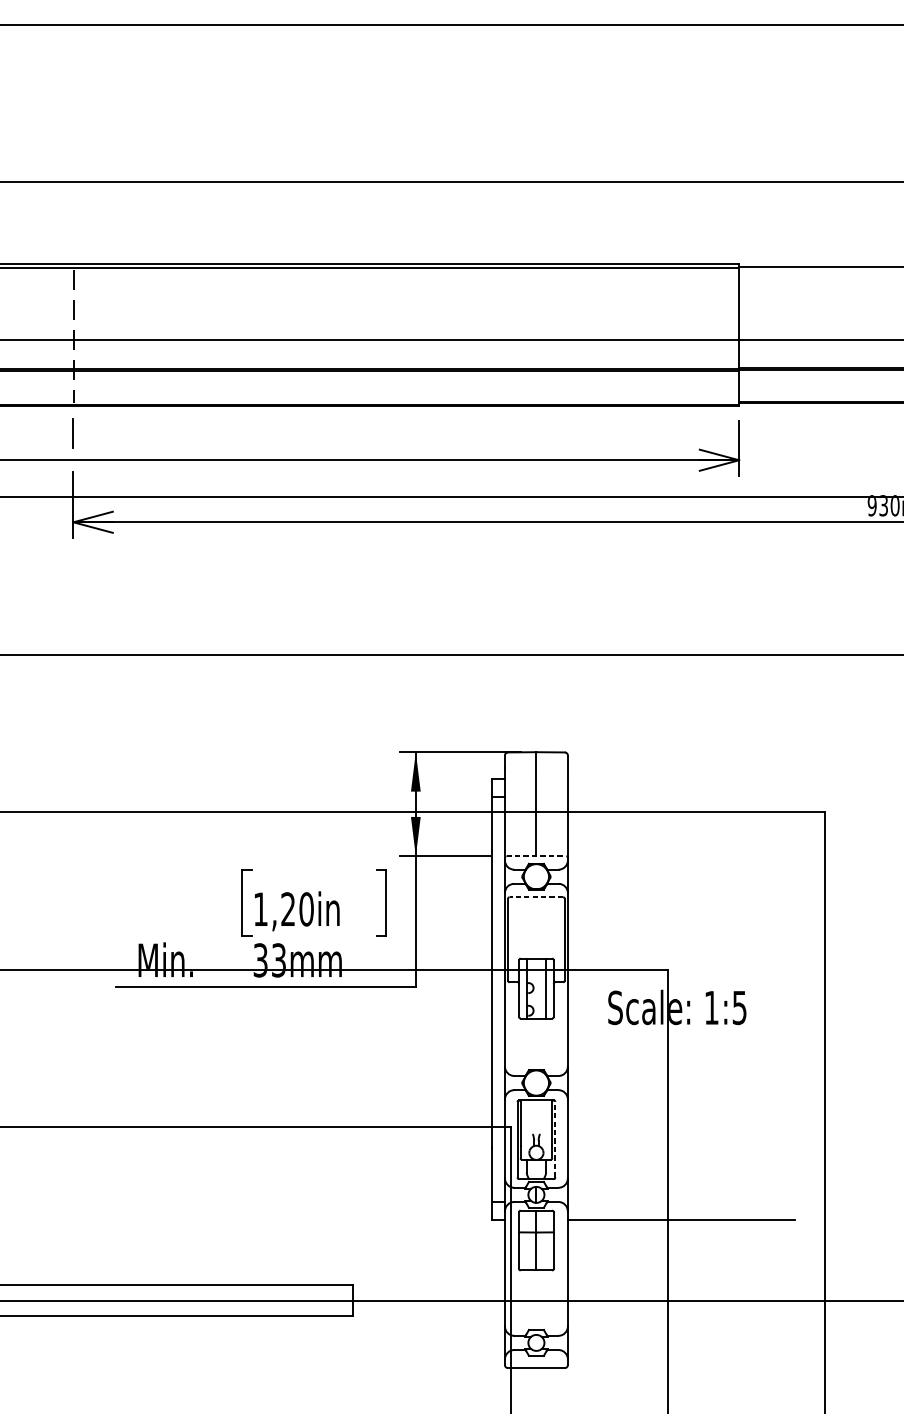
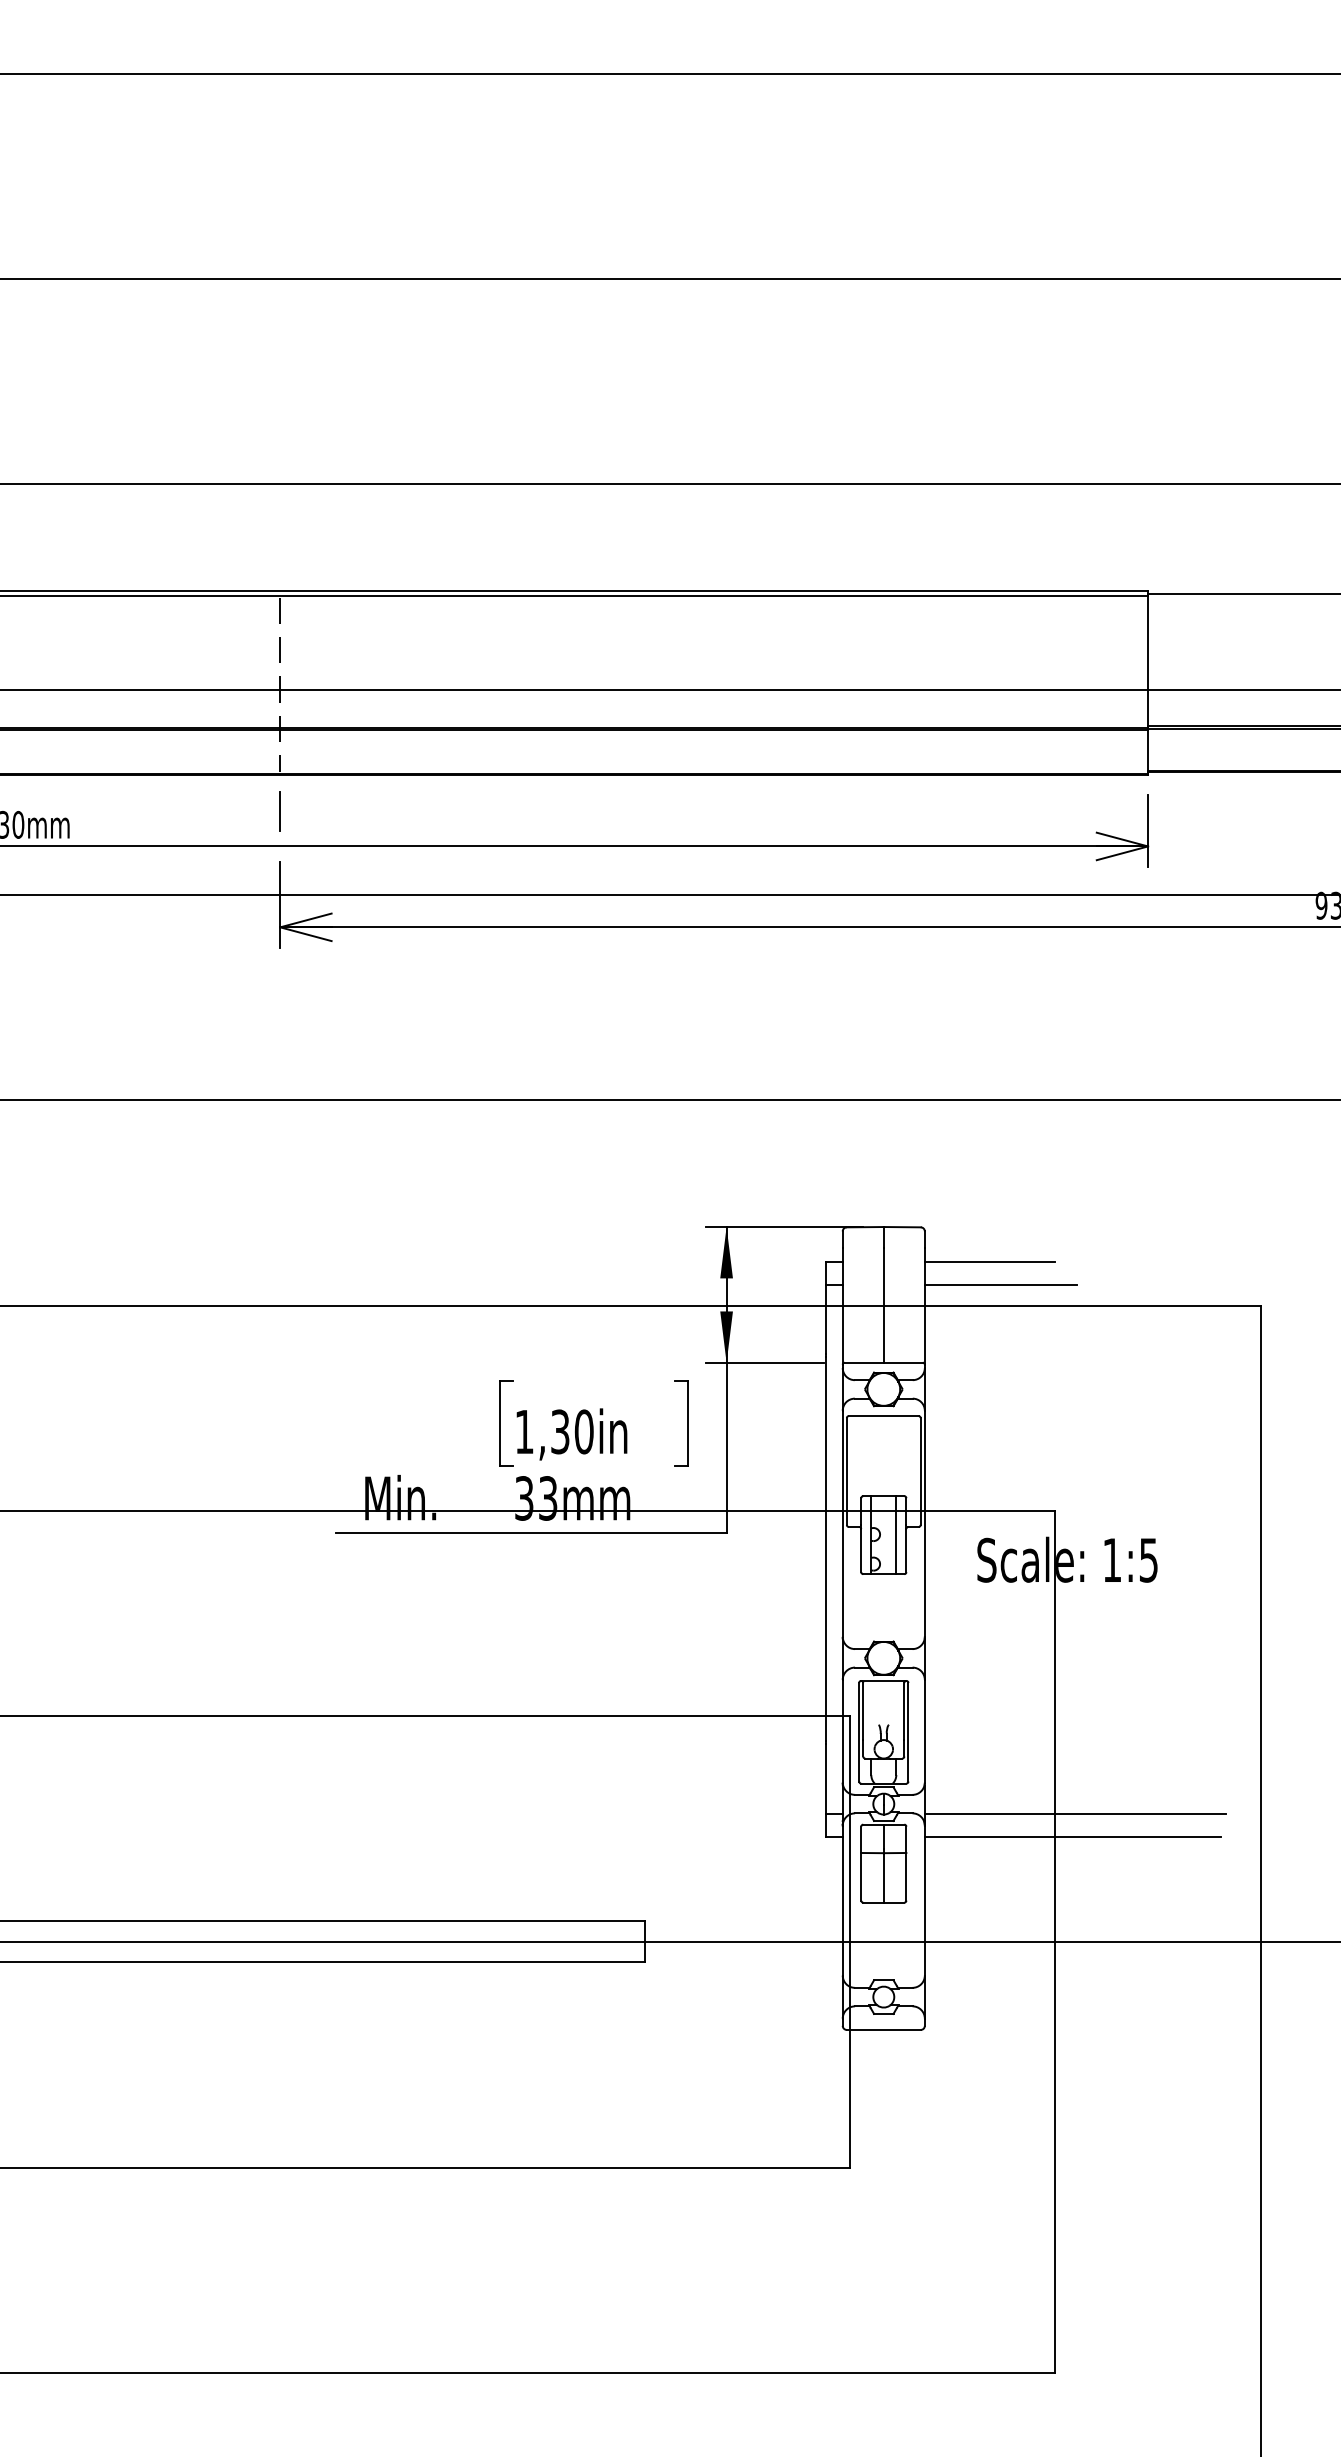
line: (617, 778) -> (989, 1261), added
line: (625, 796) -> (1000, 1284), added
line: (536, 856) -> (884, 1362), dashed -> solid
line: (536, 897) -> (883, 1416), dashed -> solid
text: (288, 909) -> (560, 1431), 1,20in -> 1,30in
line: (555, 1139) -> (908, 1731), dashed -> solid
line: (683, 1202) -> (1075, 1813), added

